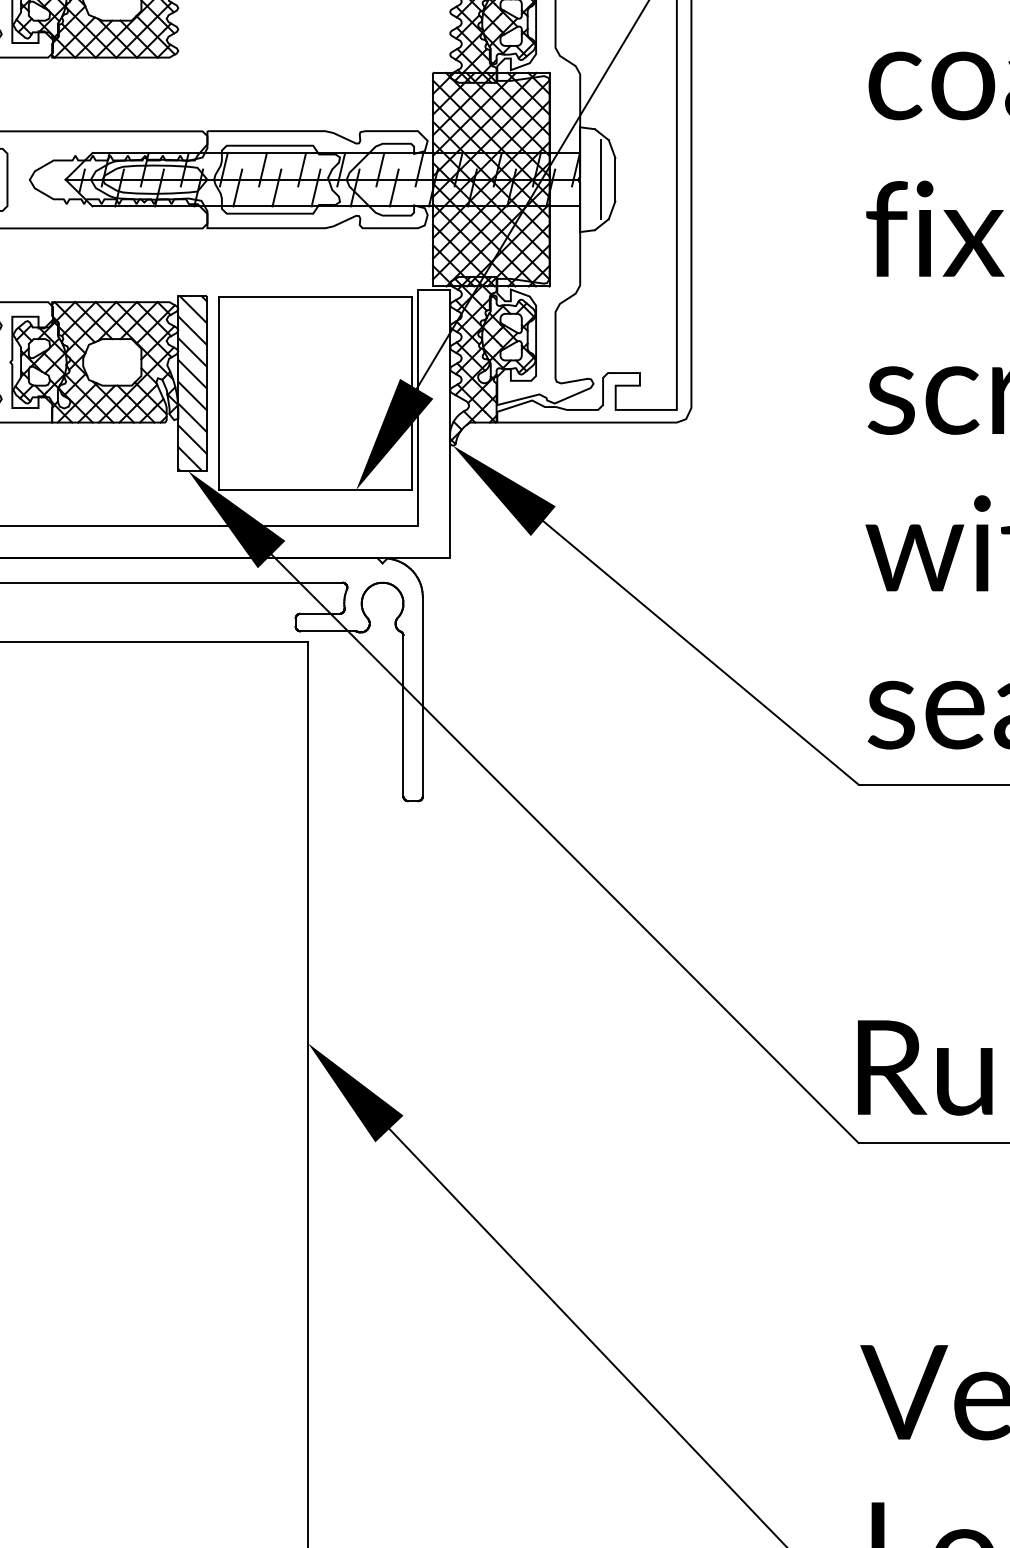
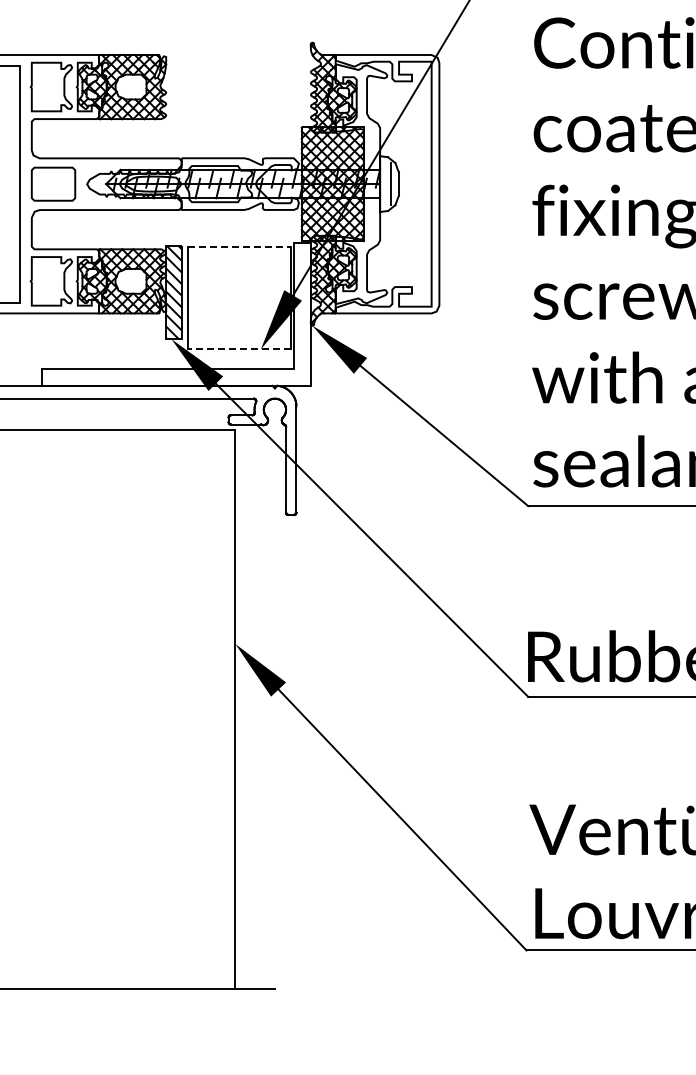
line: (315, 296) -> (239, 246), solid -> dashed
line: (314, 490) -> (238, 349), solid -> dashed

